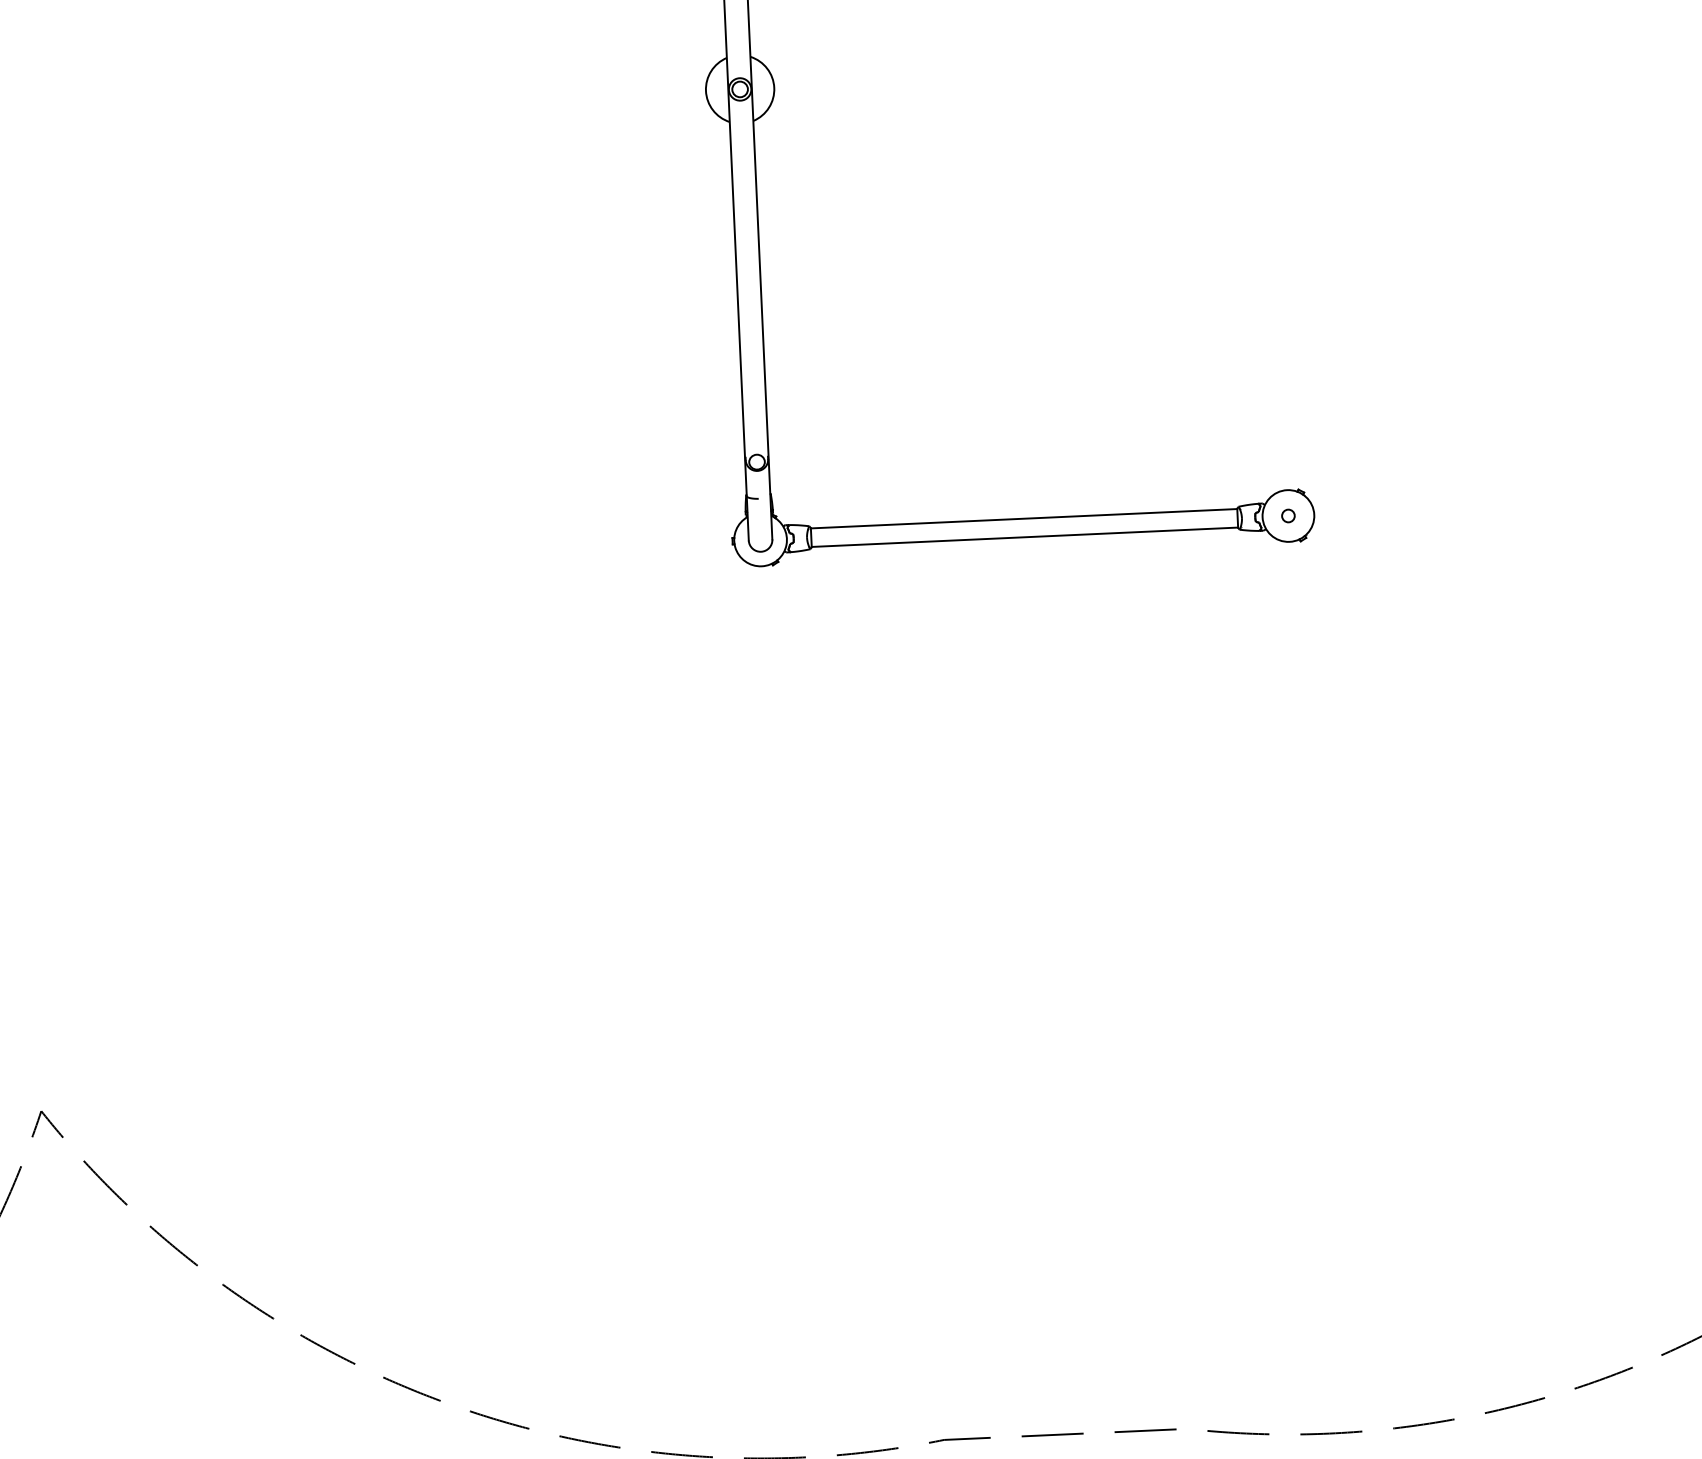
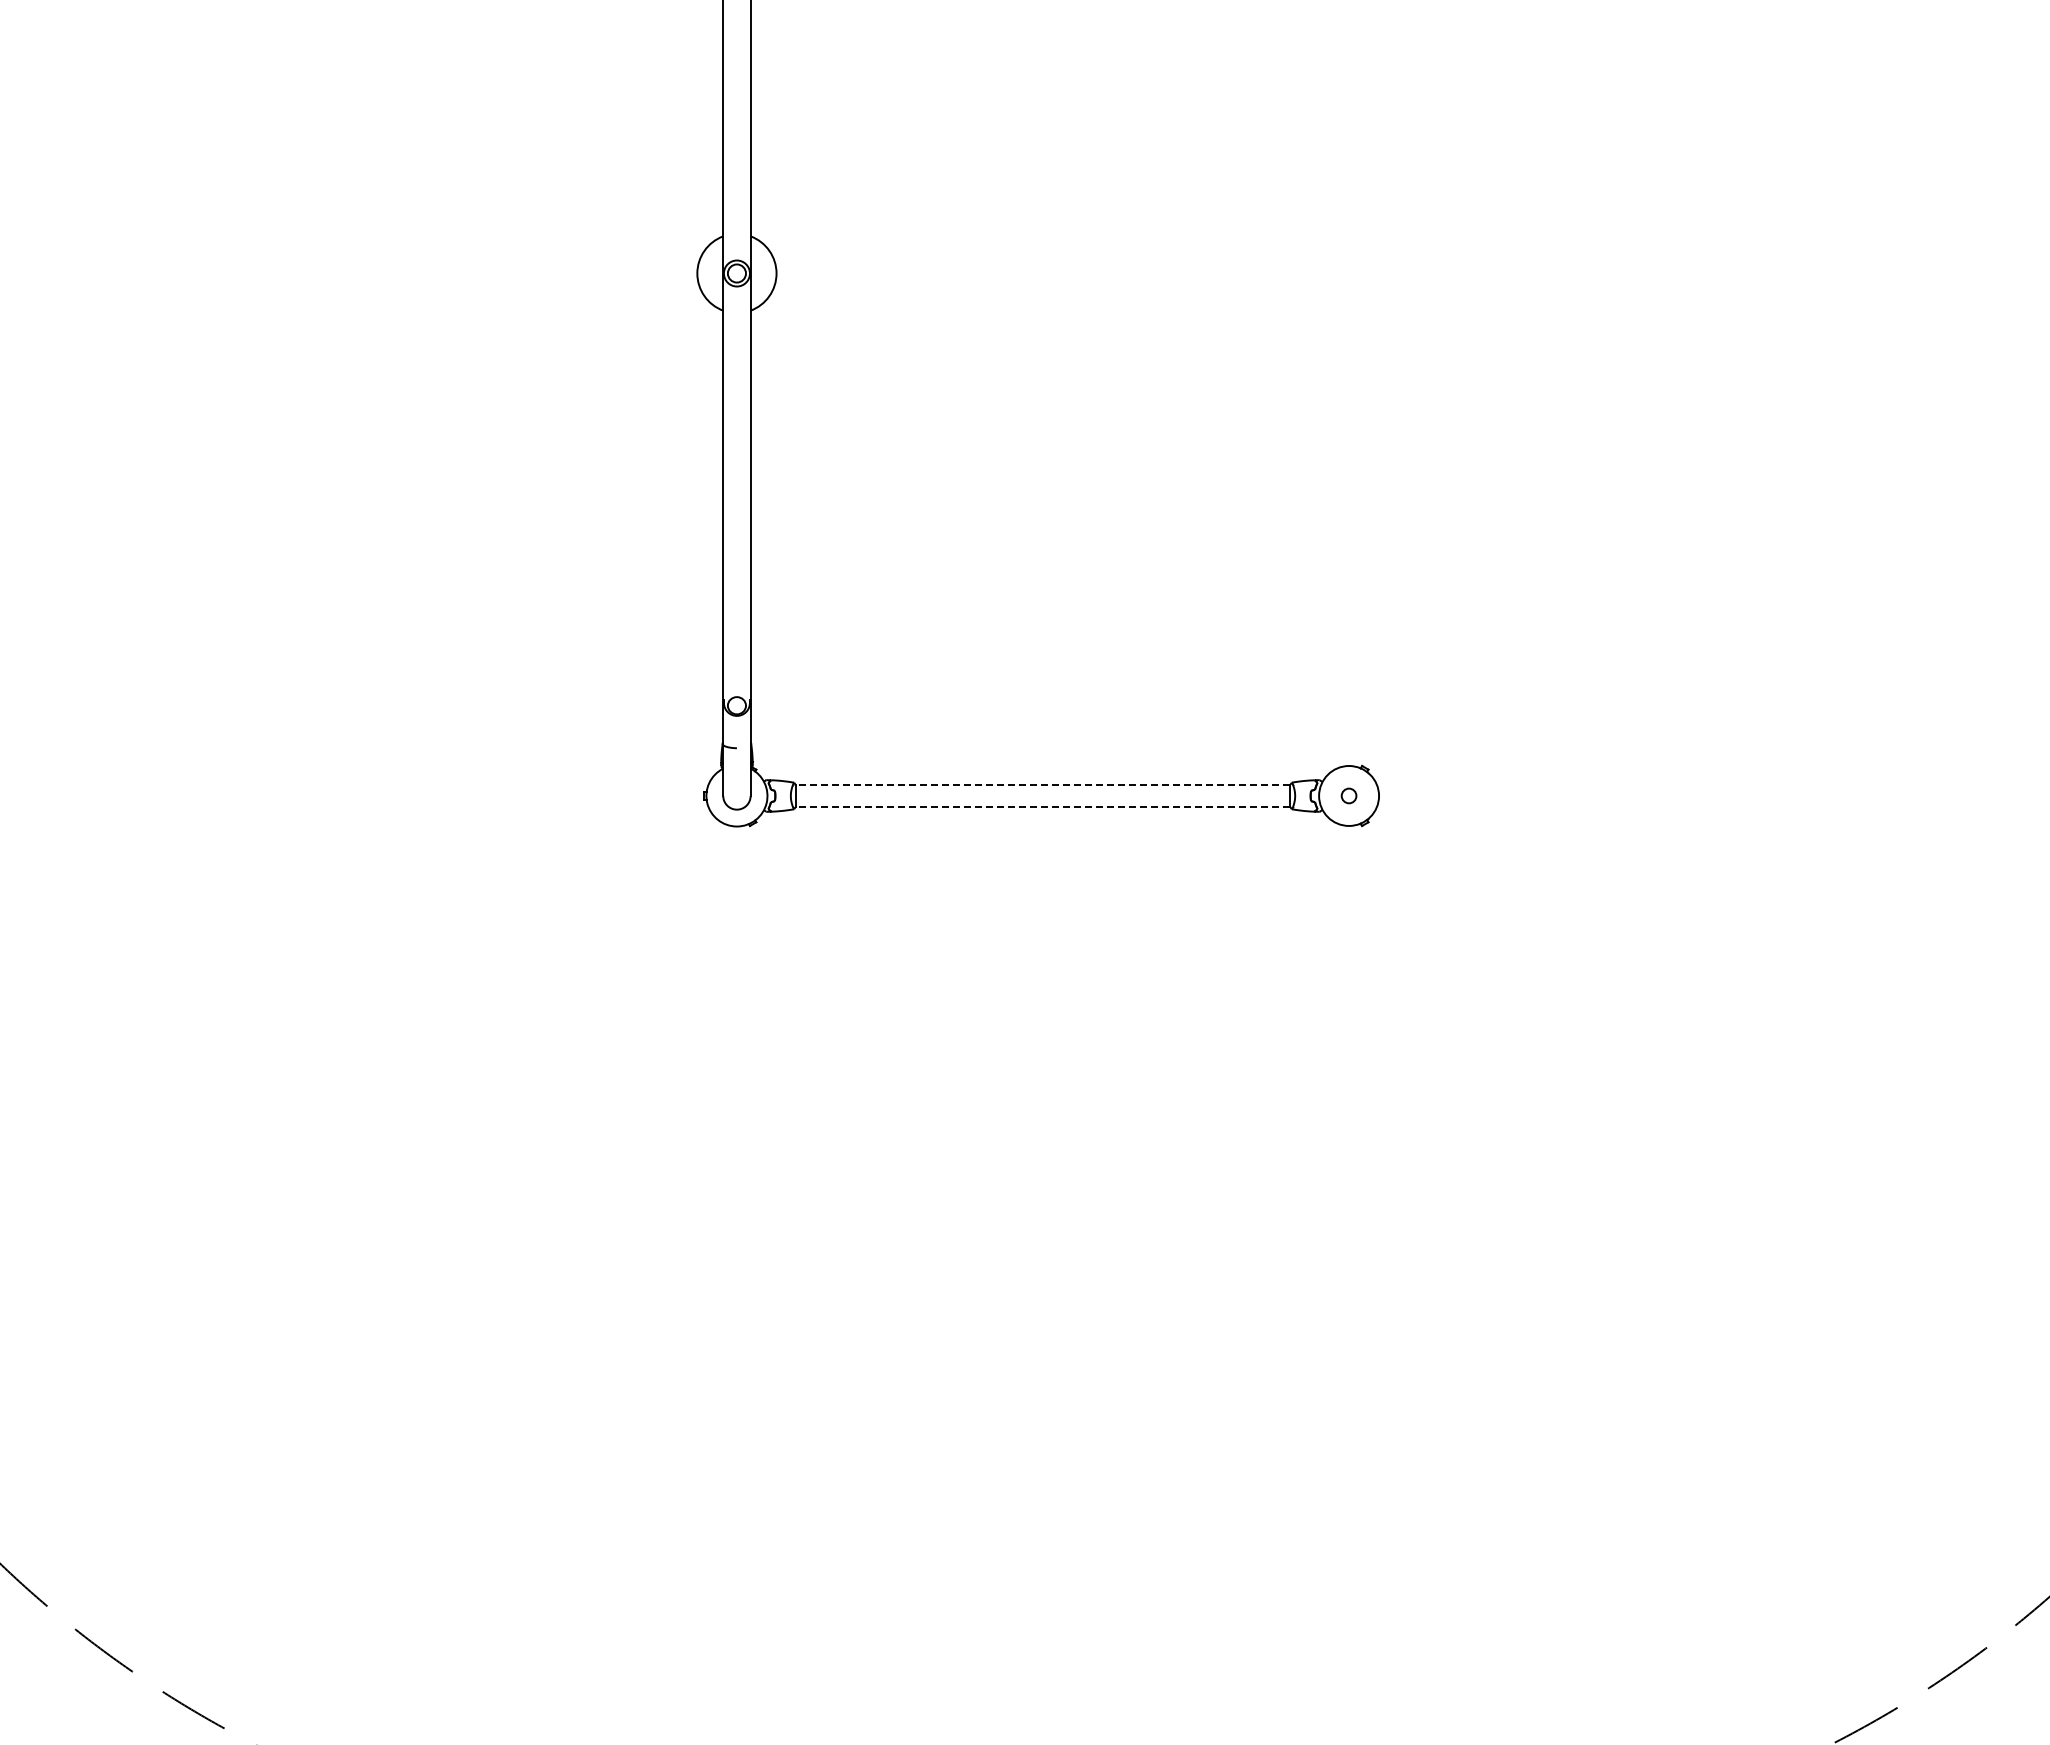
line: (1023, 518) -> (1042, 785), solid -> dashed
line: (1024, 537) -> (1042, 806), solid -> dashed

